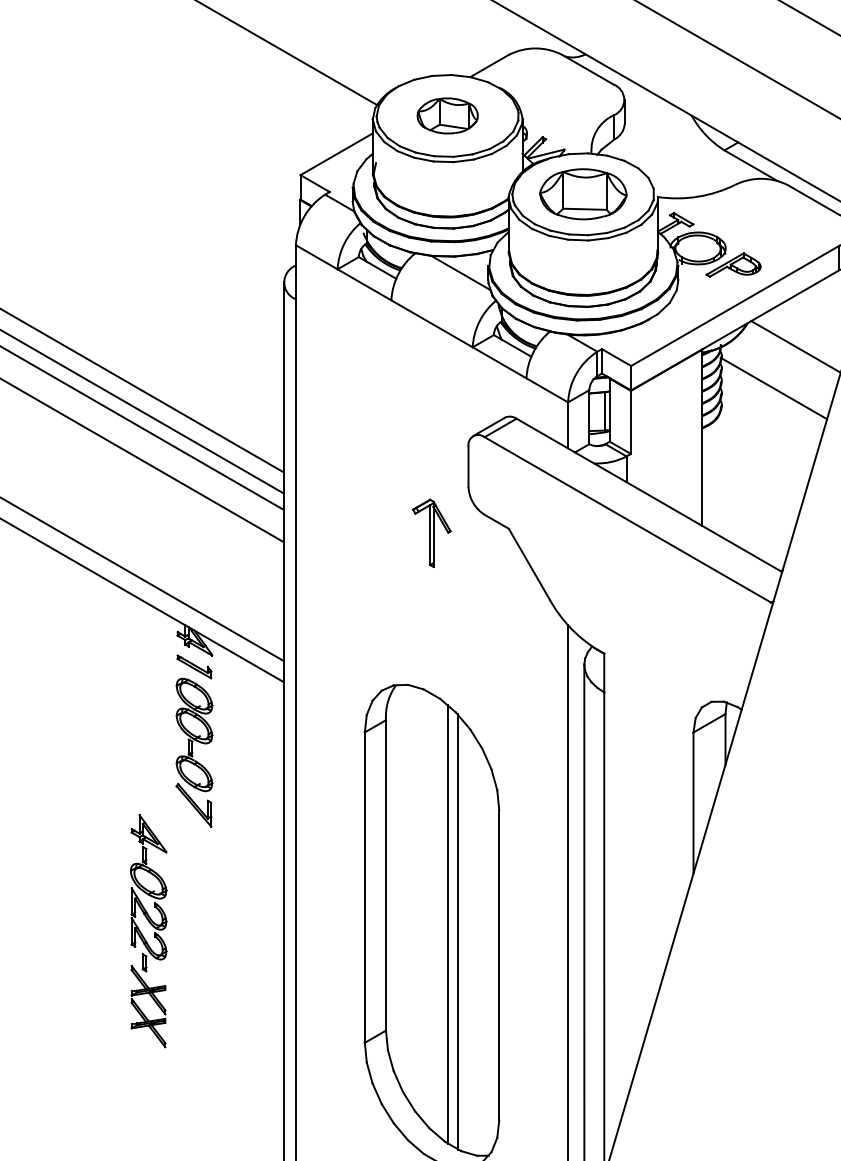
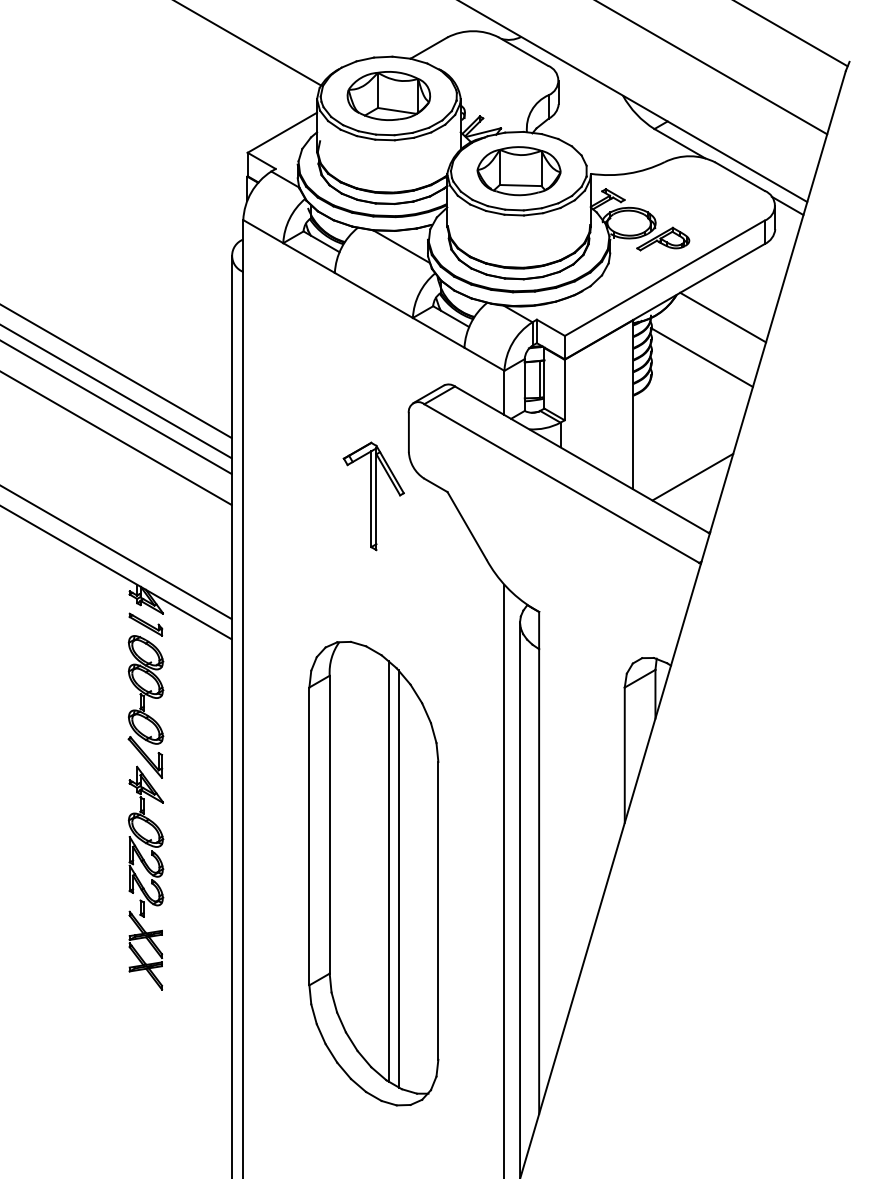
part: (447, 115) -> (388, 95), size x1.43
line: (764, 512) -> (692, 476), added
part: (431, 533) -> (373, 496), size x1.67
part: (148, 930) -> (145, 877), moved

